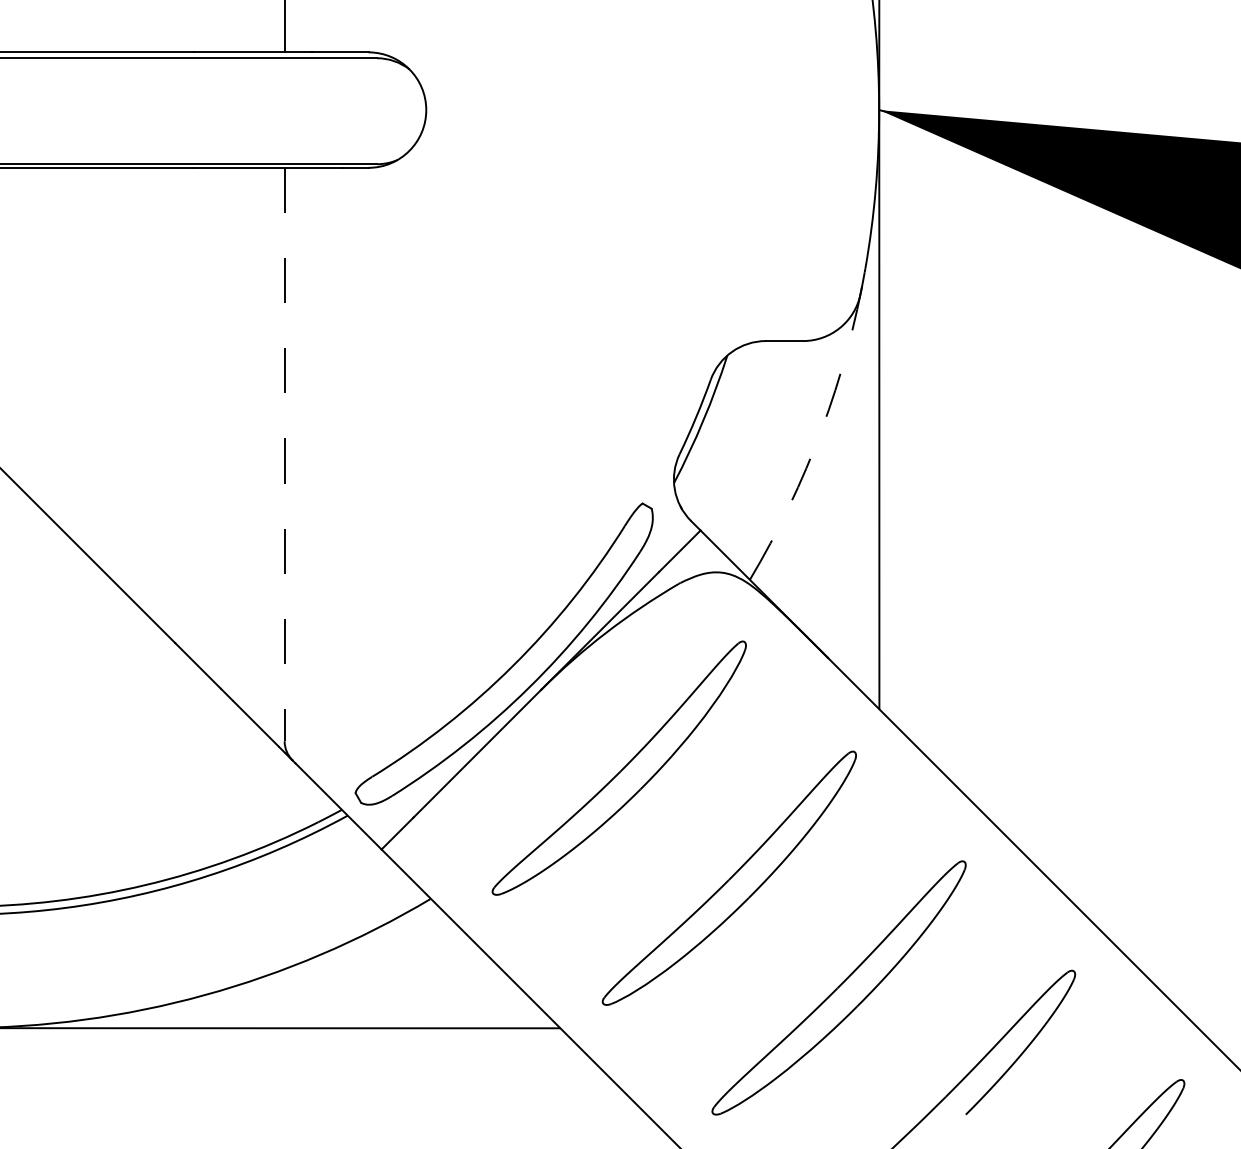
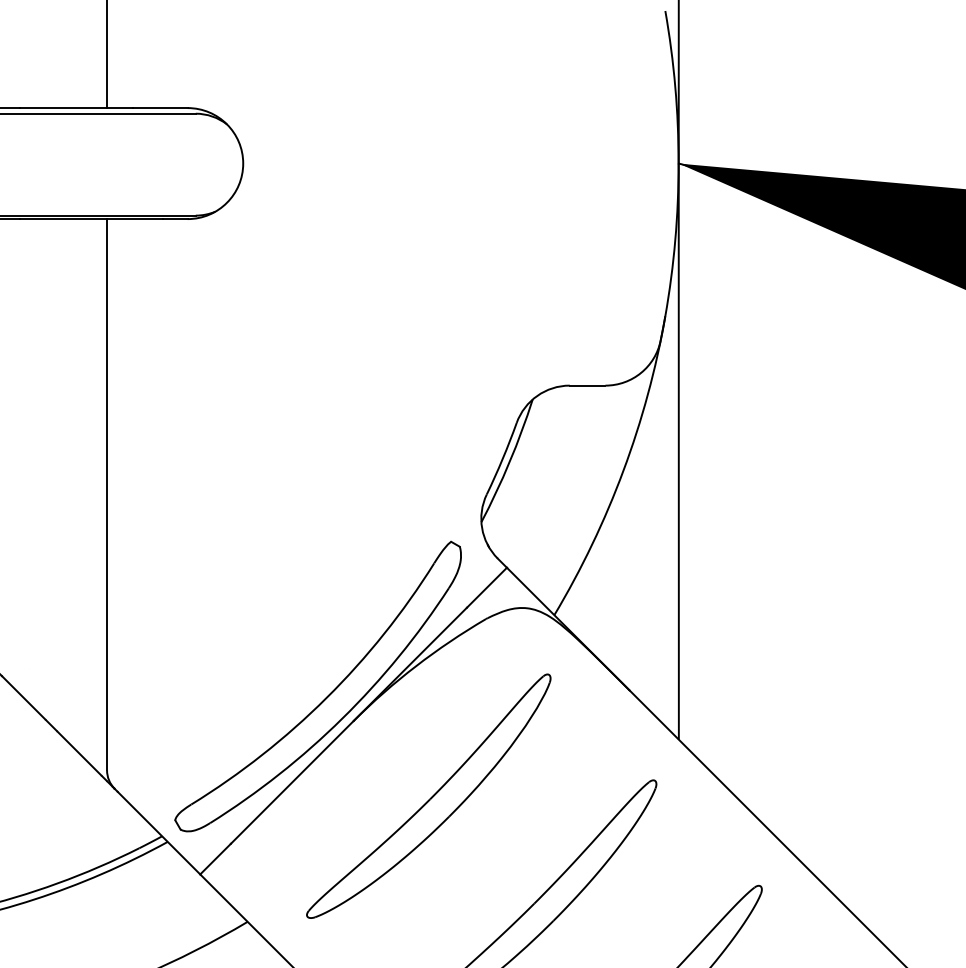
arc: (821, 429) -> (623, 470), dashed -> solid
line: (284, 454) -> (106, 494), dashed -> solid

